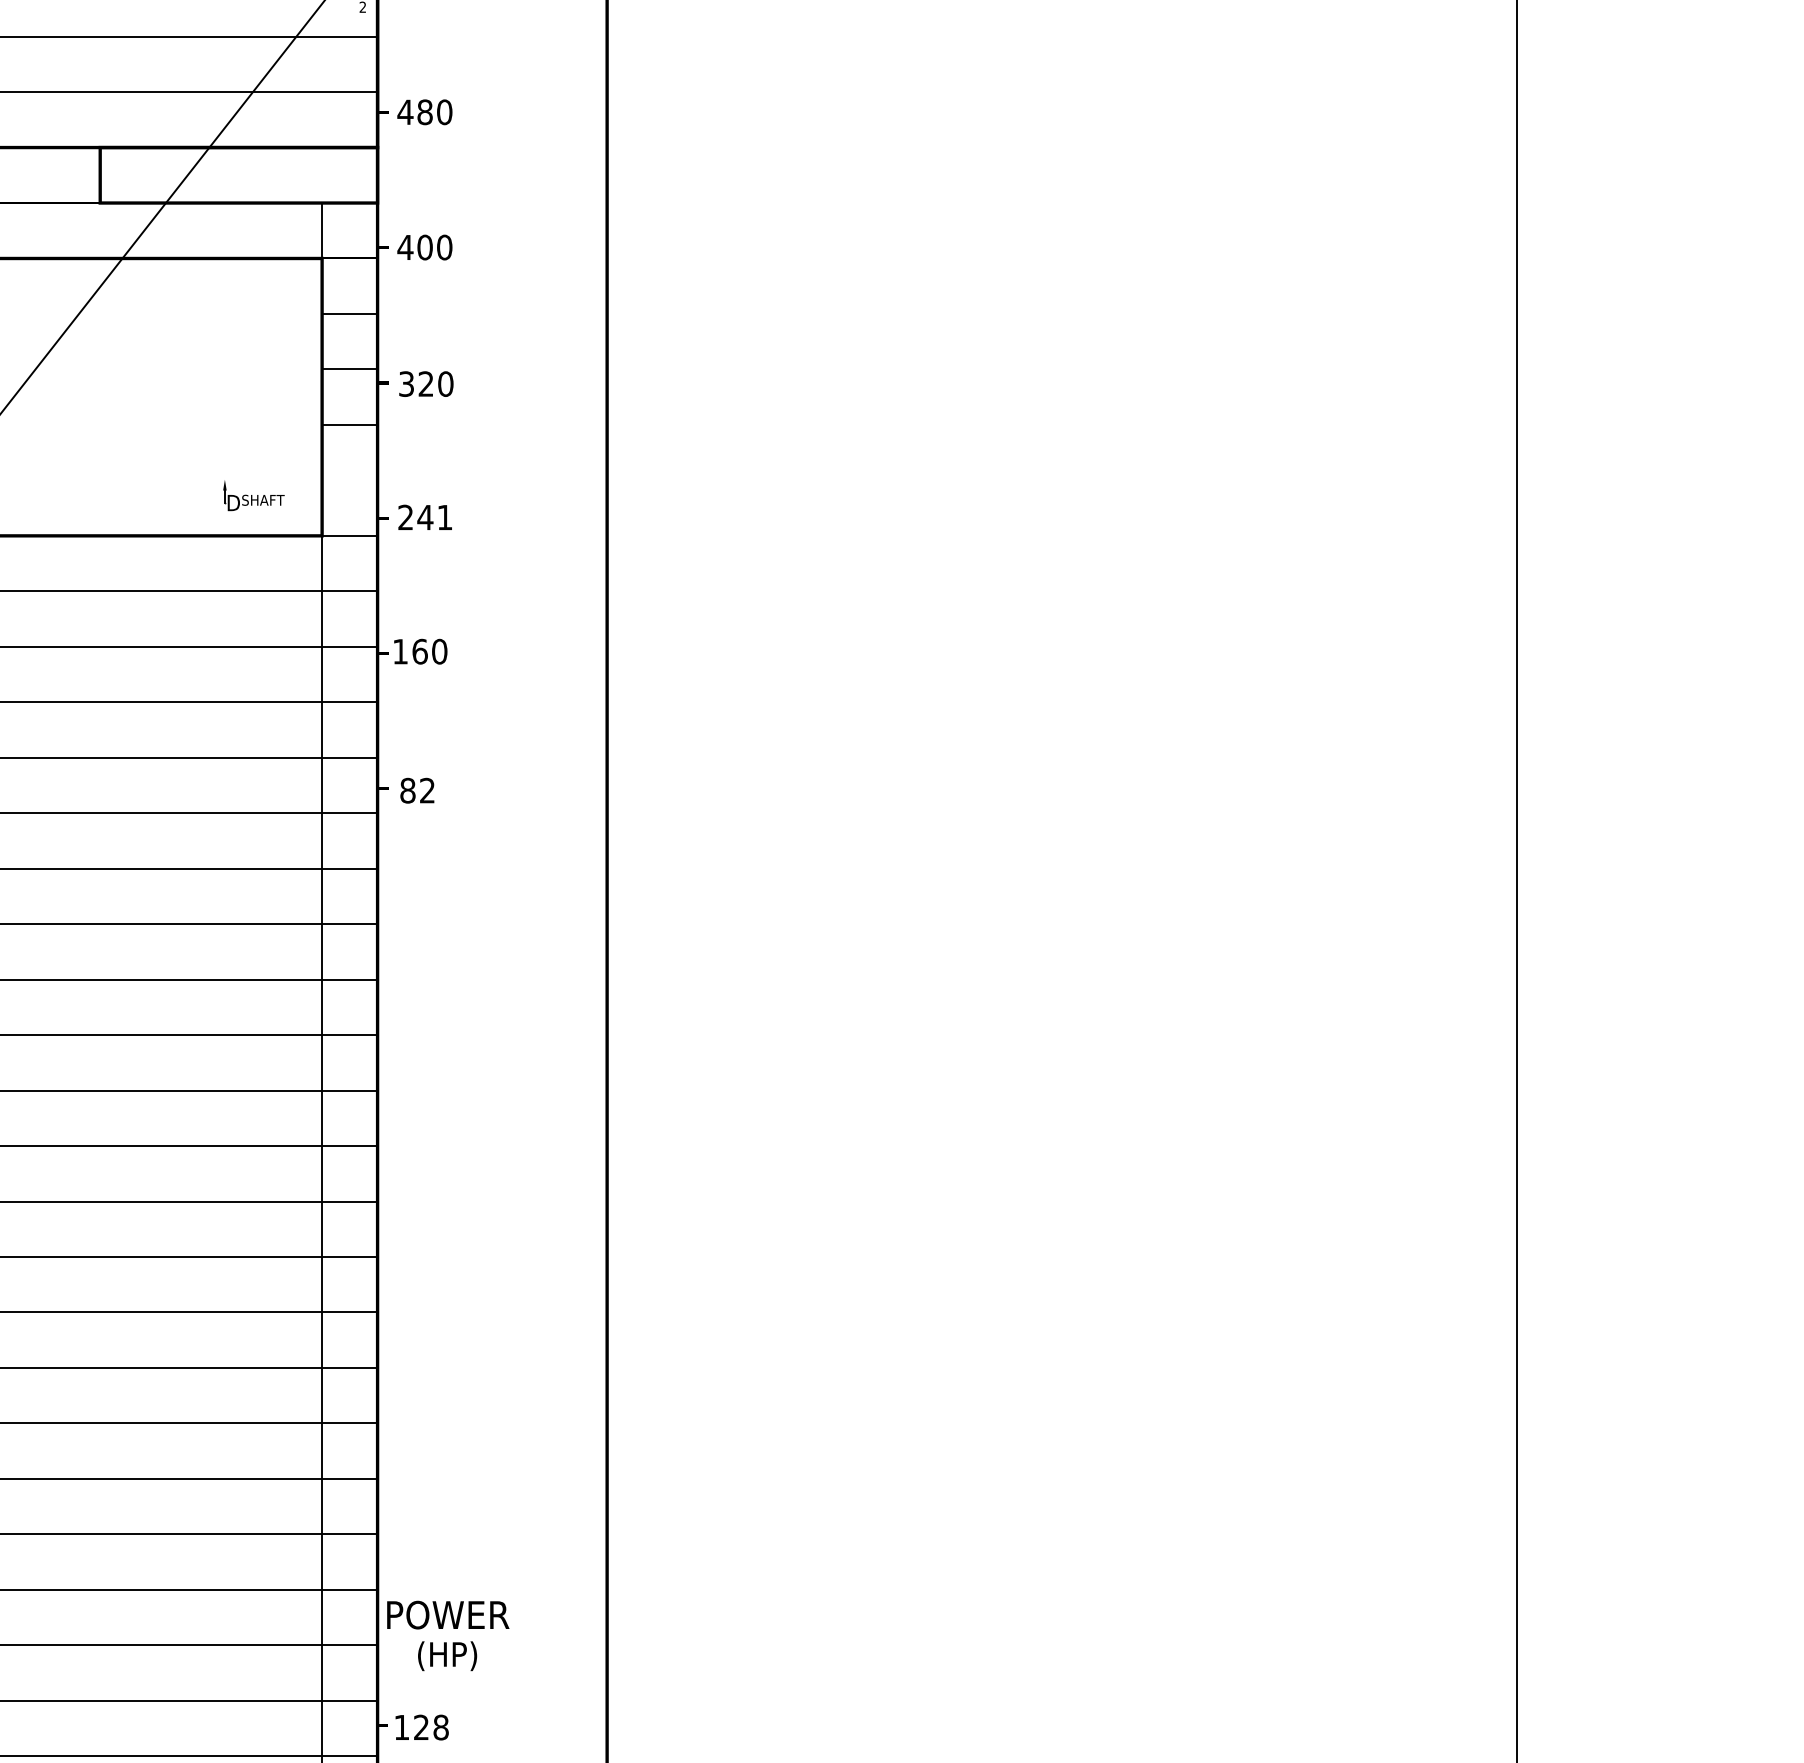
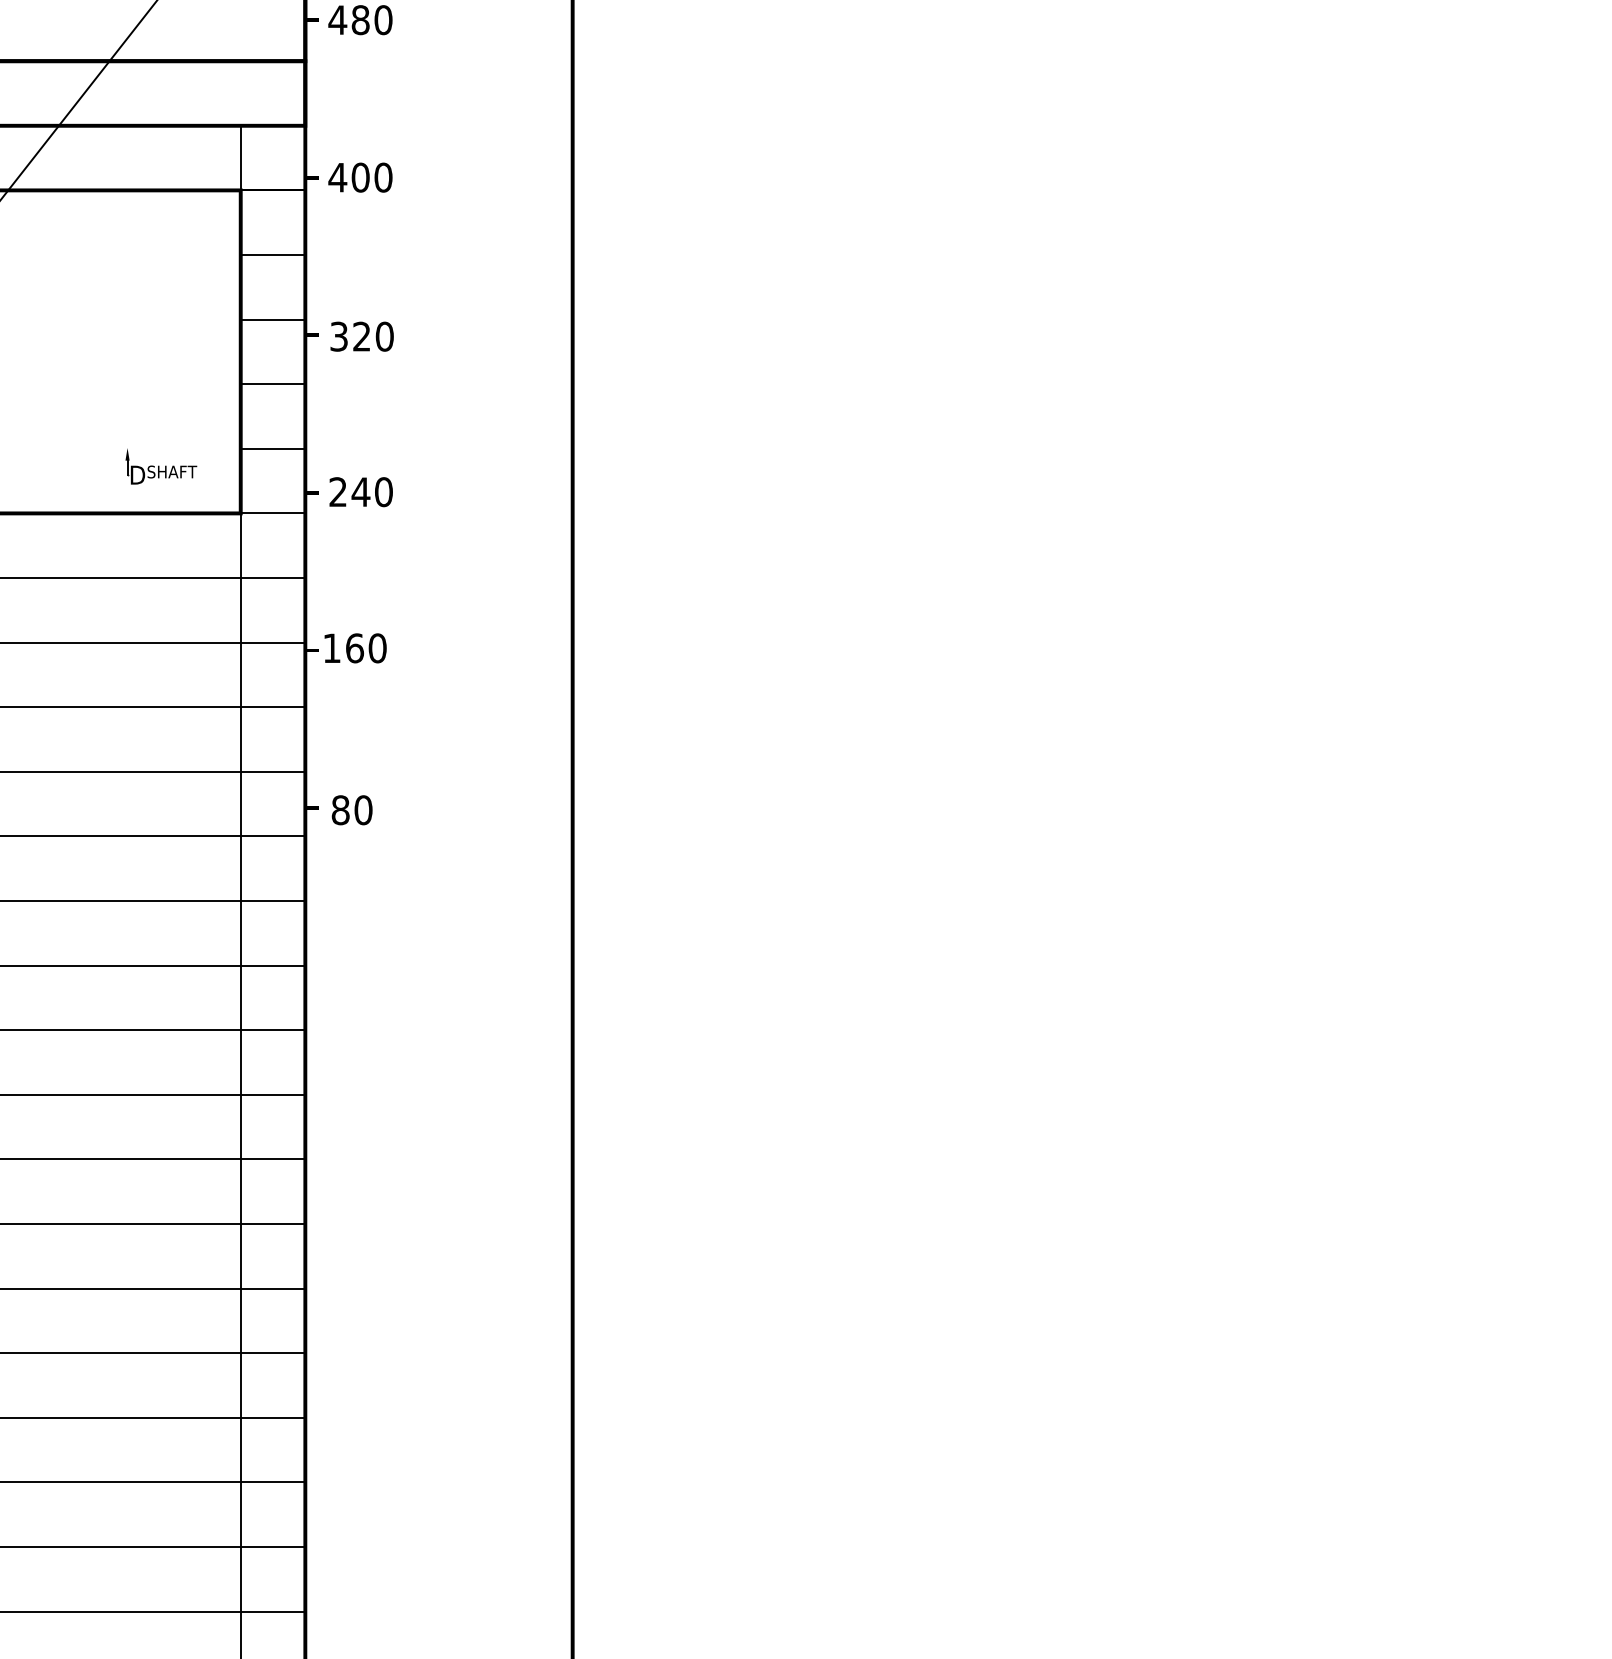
line: (349, 480) -> (272, 448), added
text: (444, 517) -> (383, 492), 241 -> 240
text: (427, 790) -> (363, 809), 82 -> 80

